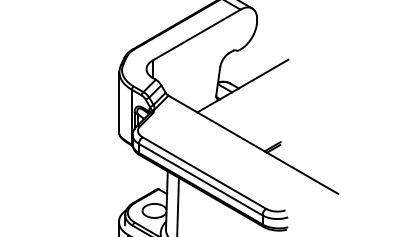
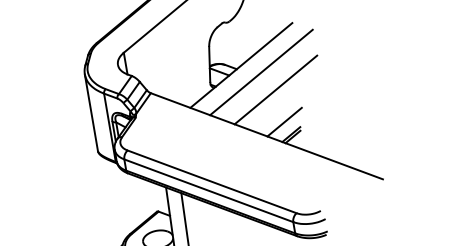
line: (257, 93) -> (261, 71), added
line: (266, 109) -> (275, 89), added
line: (268, 136) -> (283, 122), added

